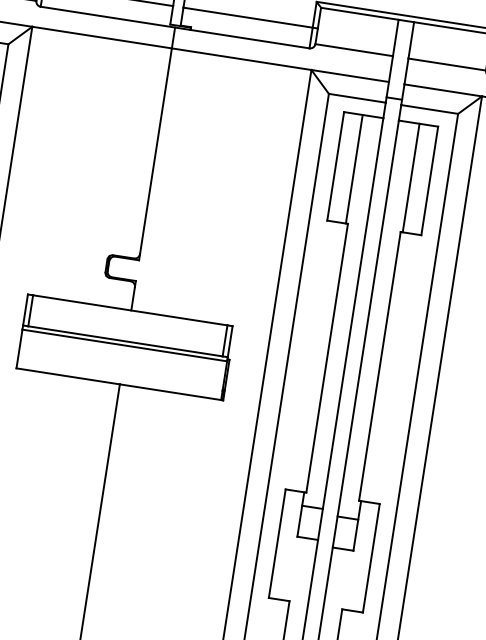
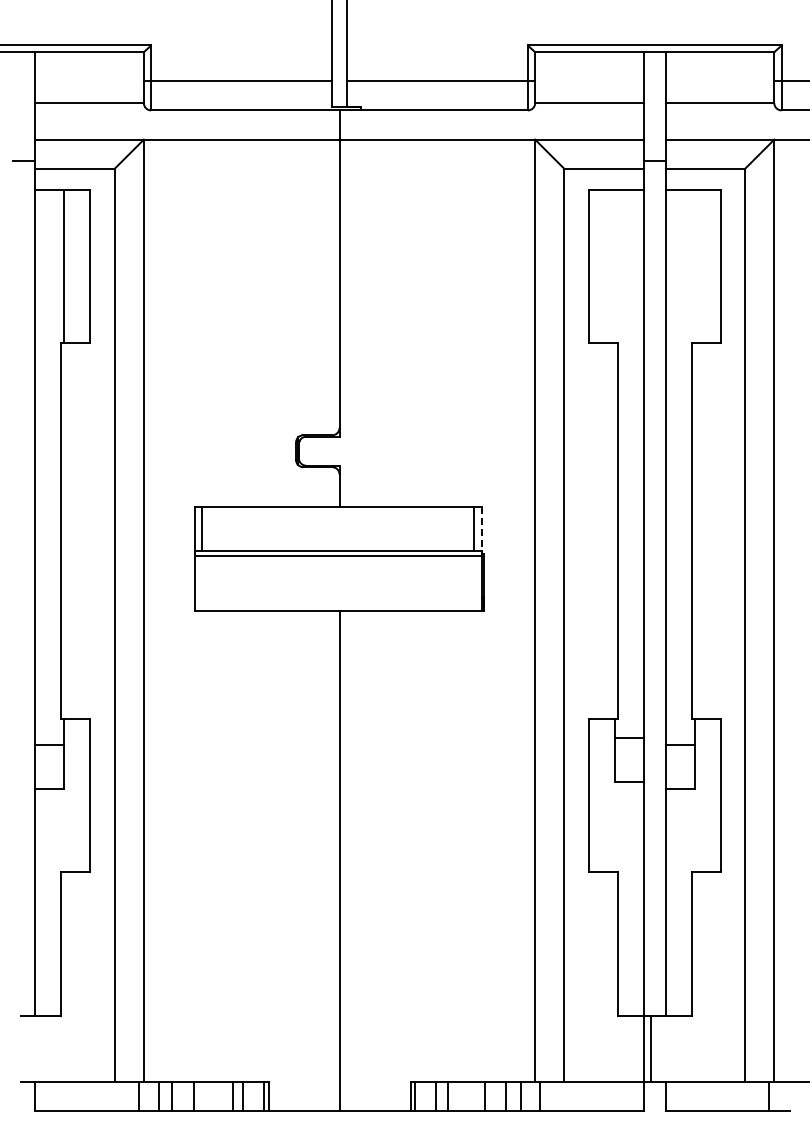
line: (354, 169) -> (614, 266), removed
line: (411, 178) -> (694, 266), removed
line: (230, 341) -> (481, 528), solid -> dashed

